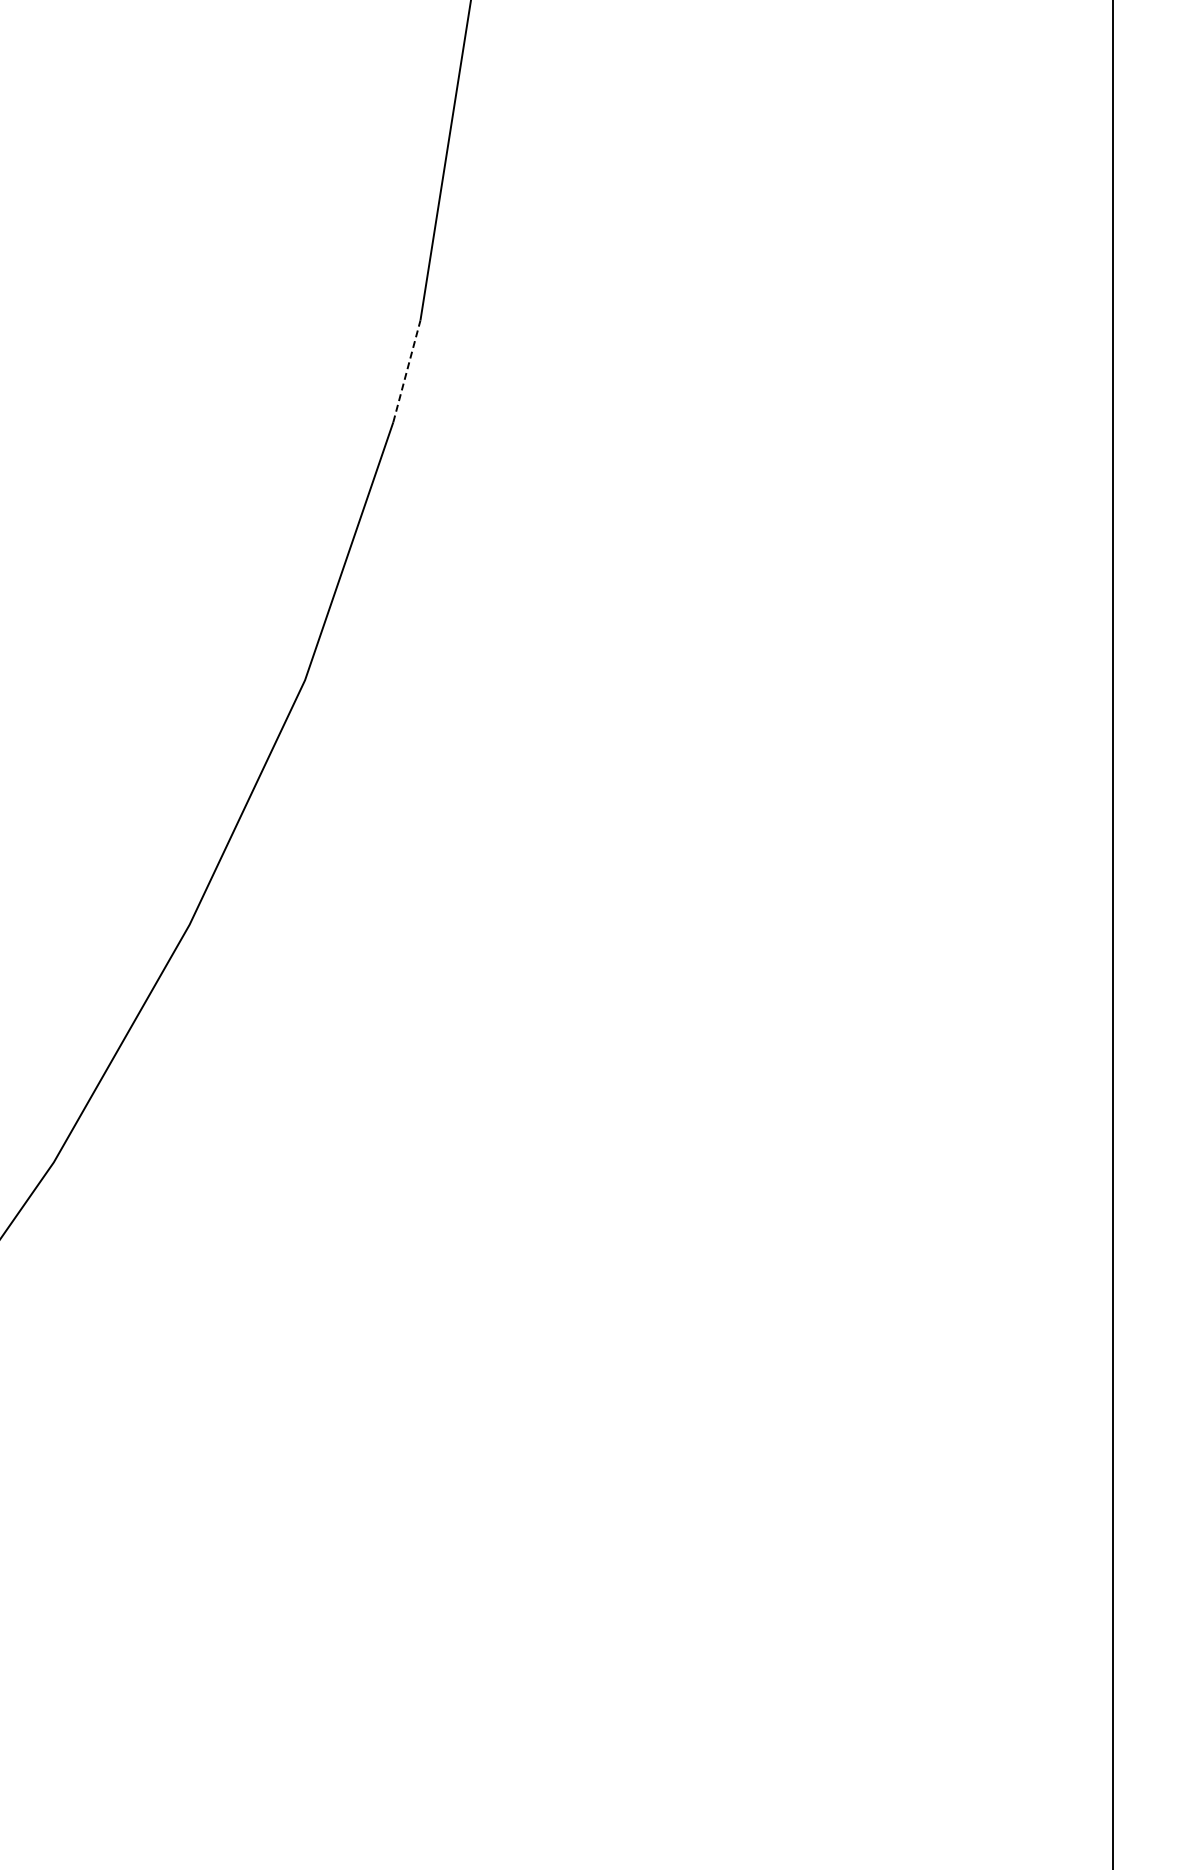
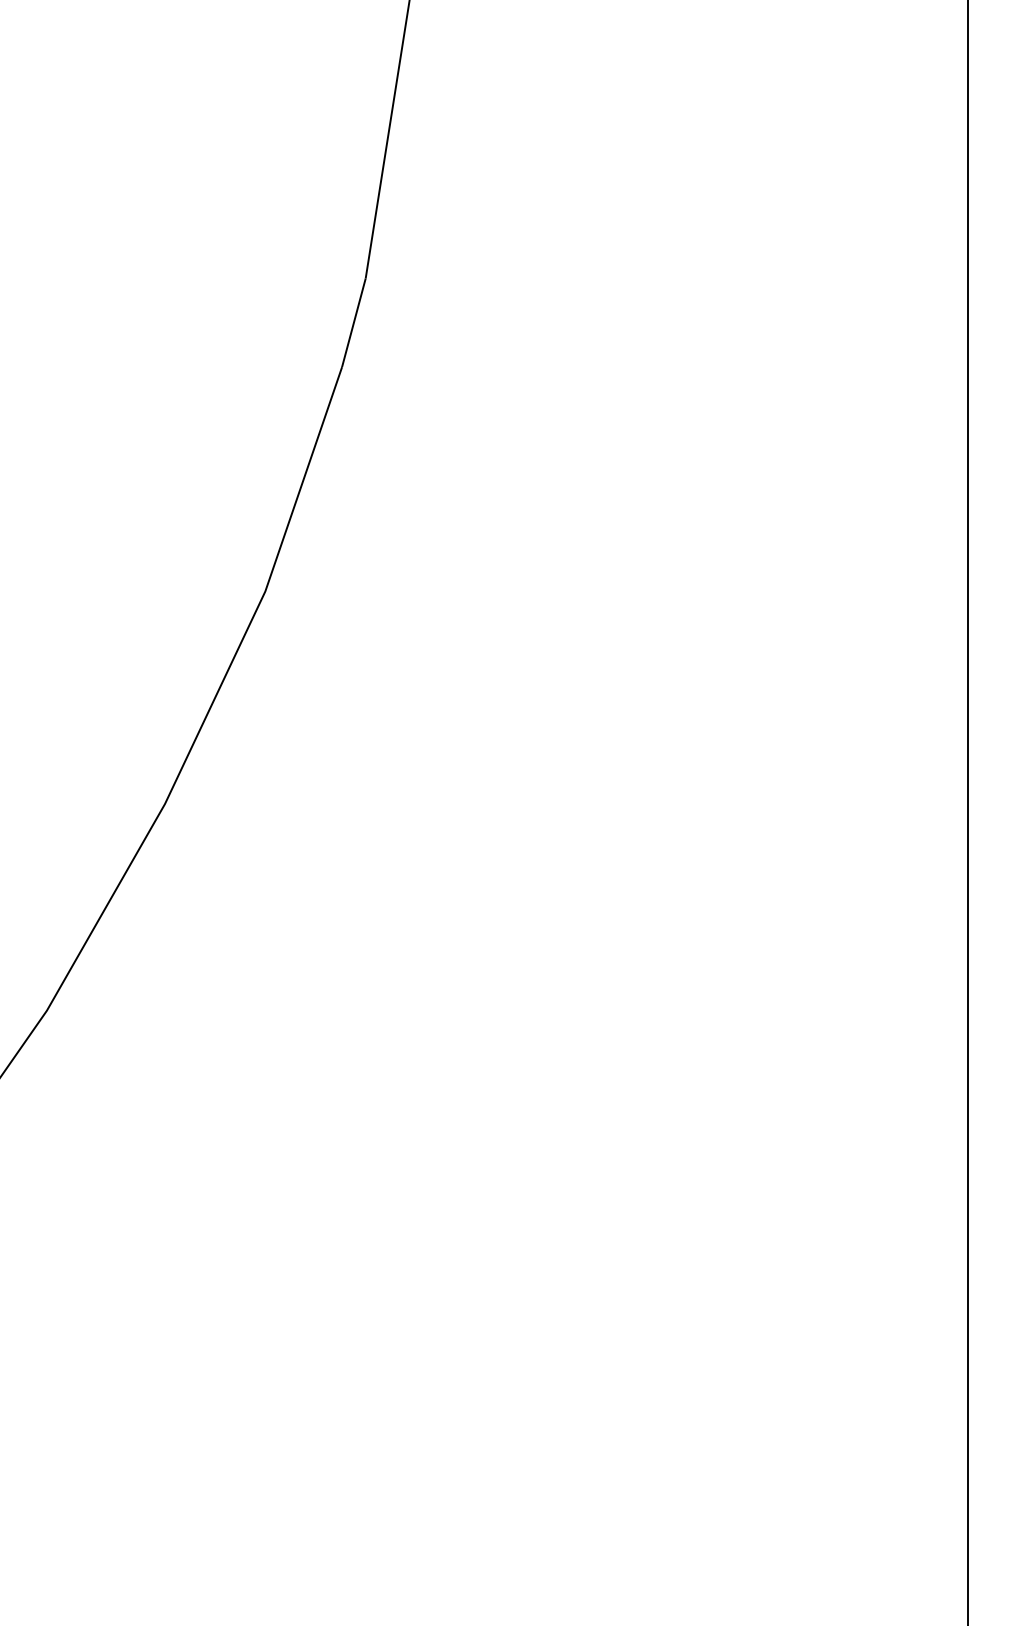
line: (406, 371) -> (353, 323), dashed -> solid

